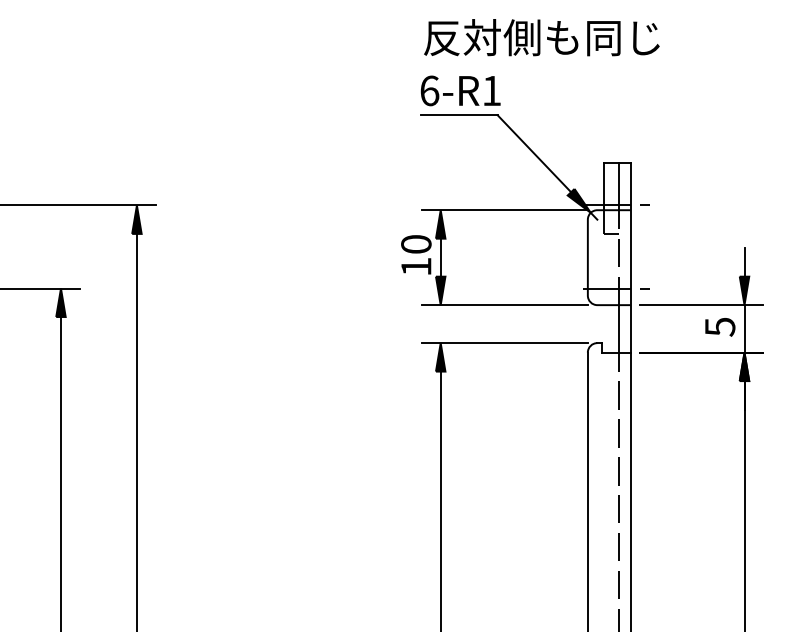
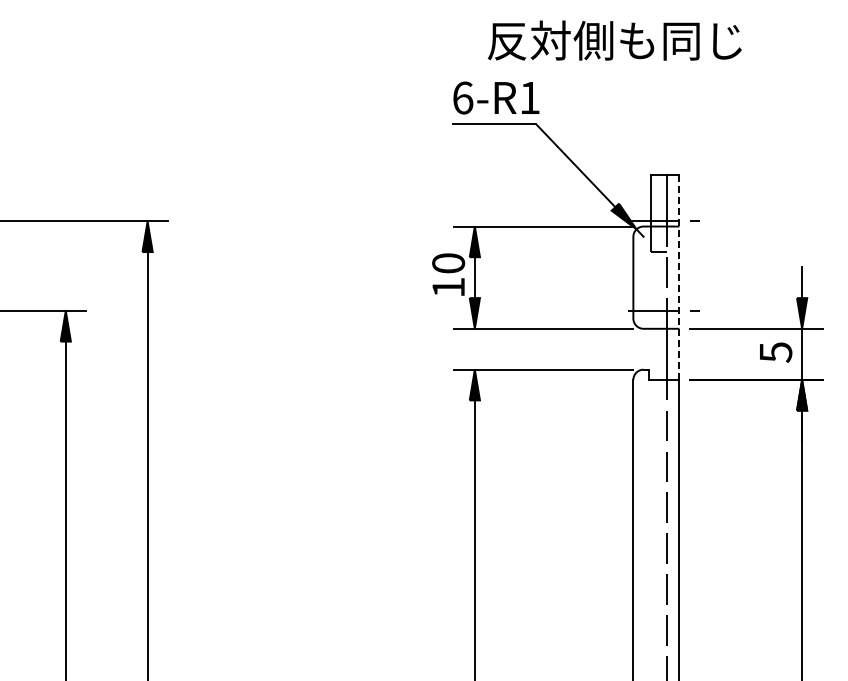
text: (541, 37) -> (614, 40), moved
line: (630, 258) -> (679, 278), solid -> dashed

